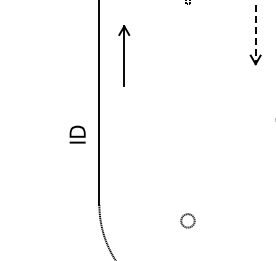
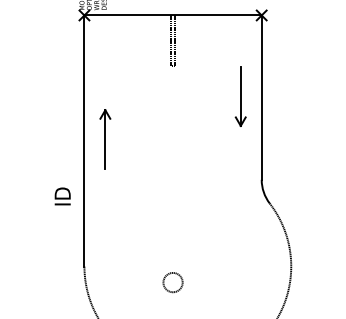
line: (255, 34) -> (240, 96), dashed -> solid
part: (124, 55) -> (105, 139), moved
circle: (187, 220) -> (172, 282), size x1.43

